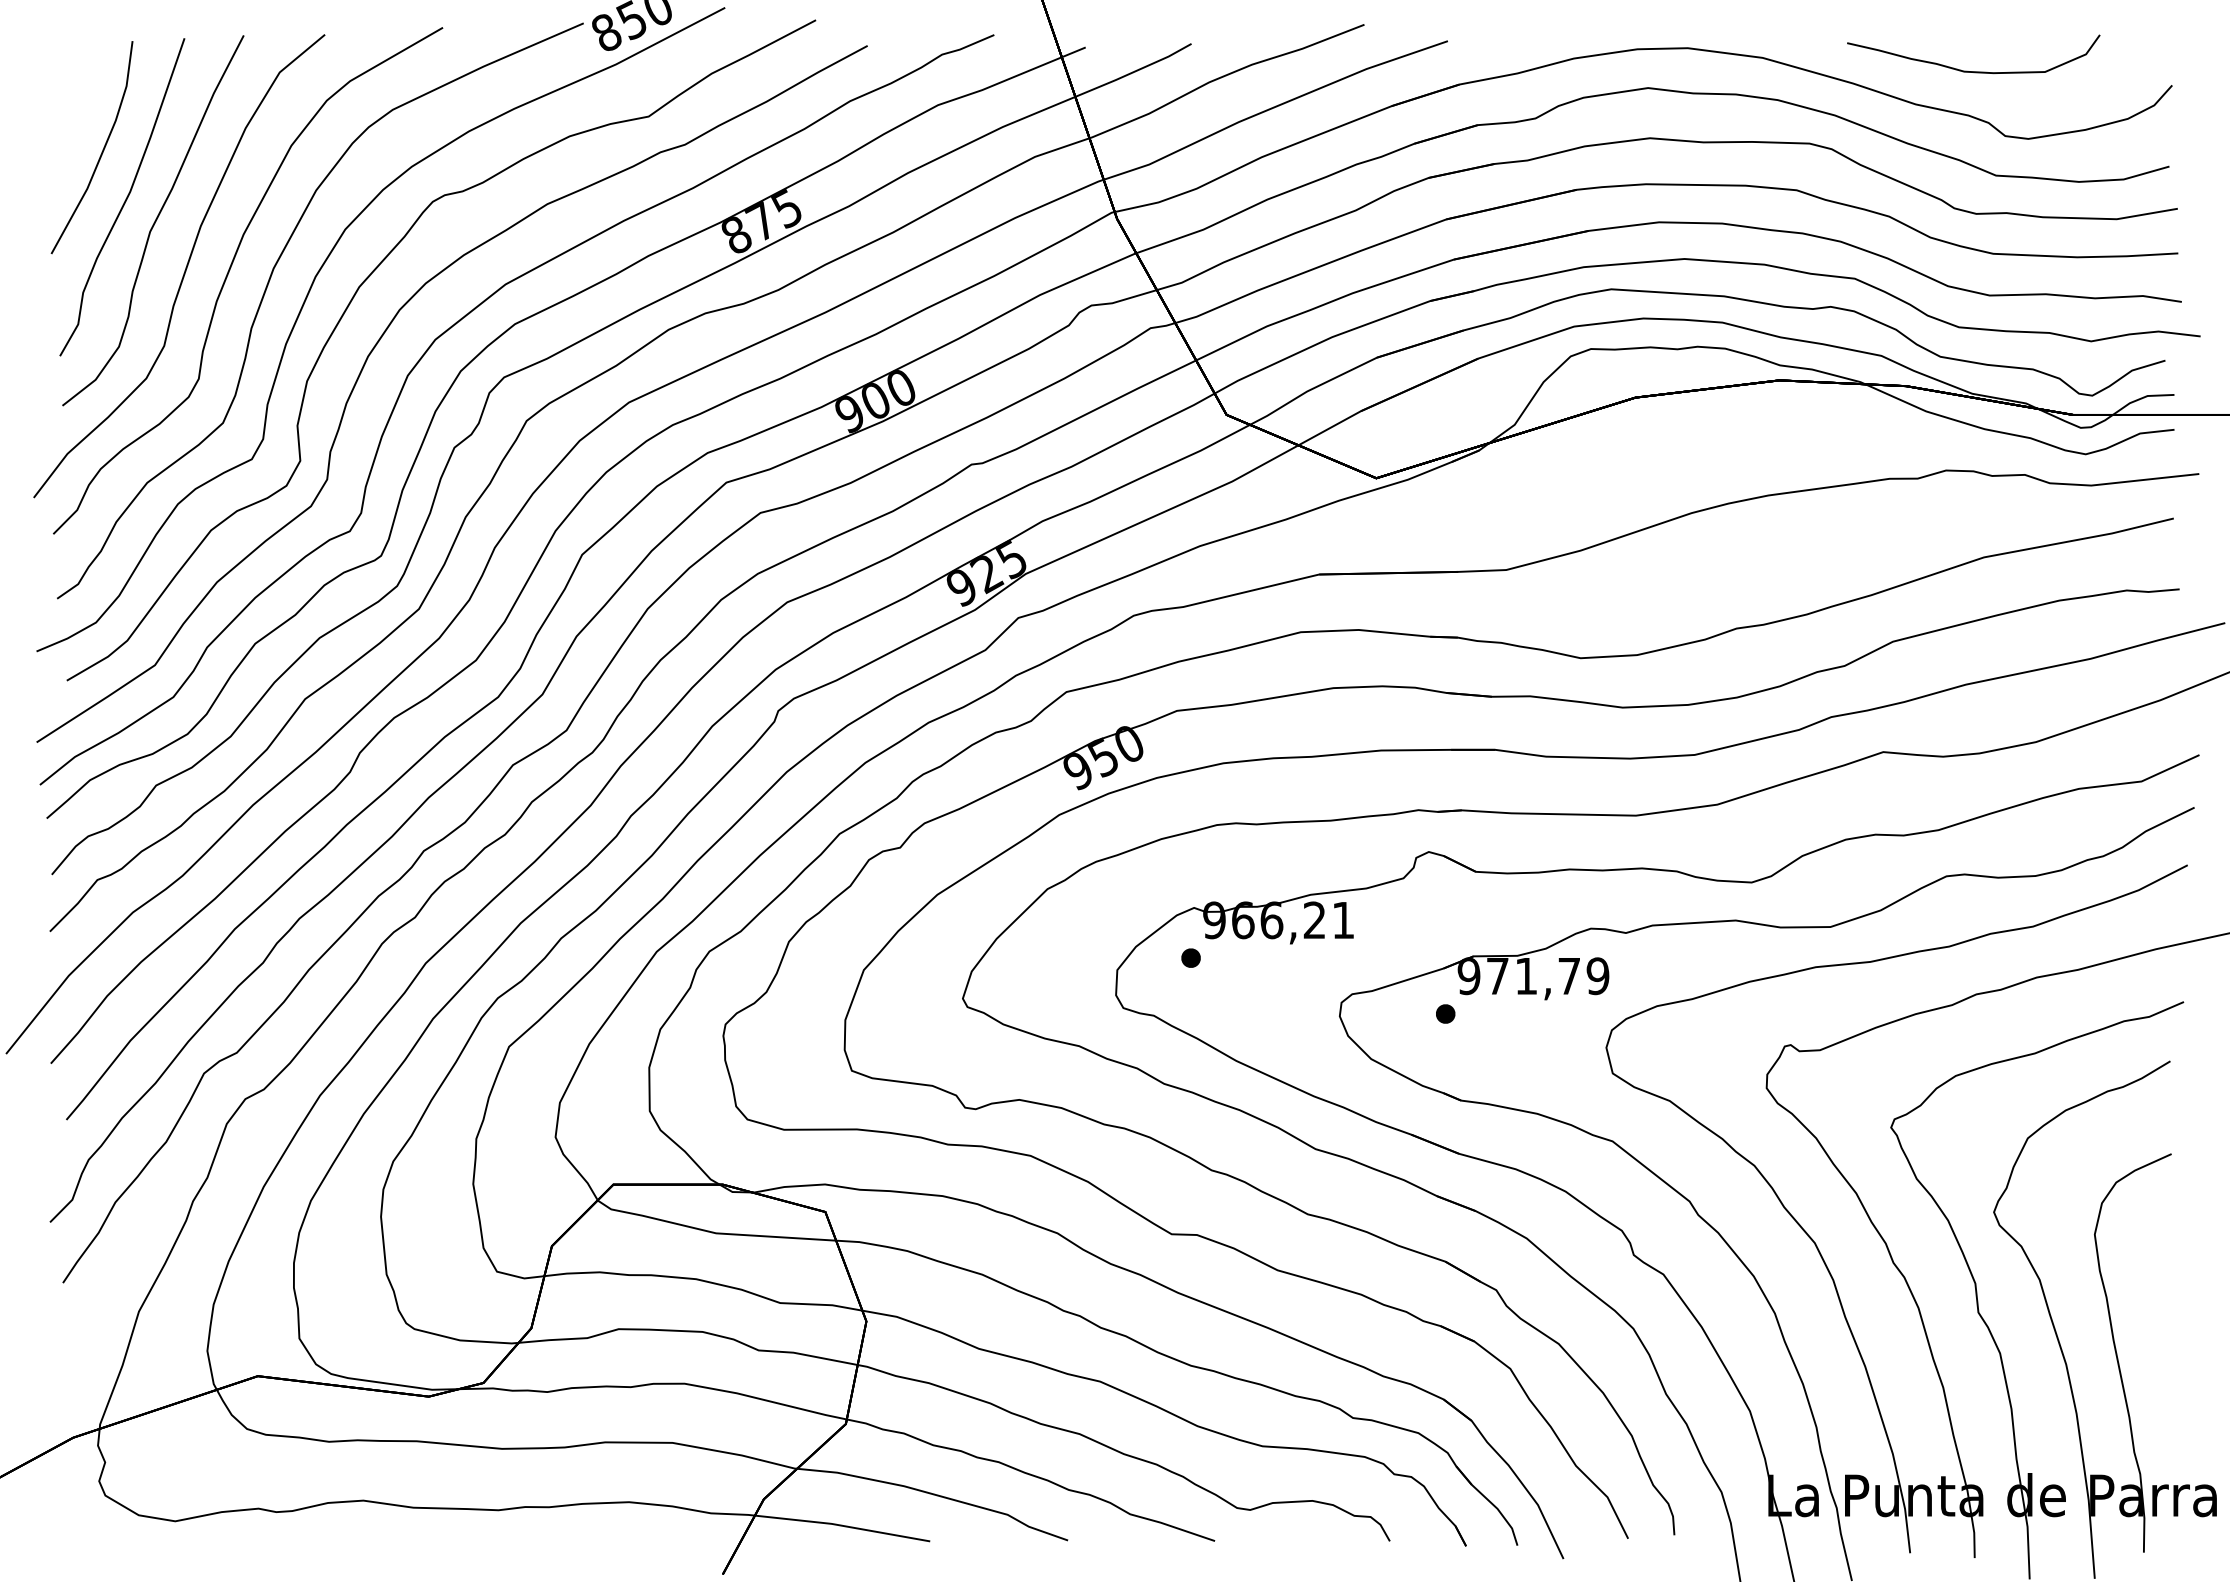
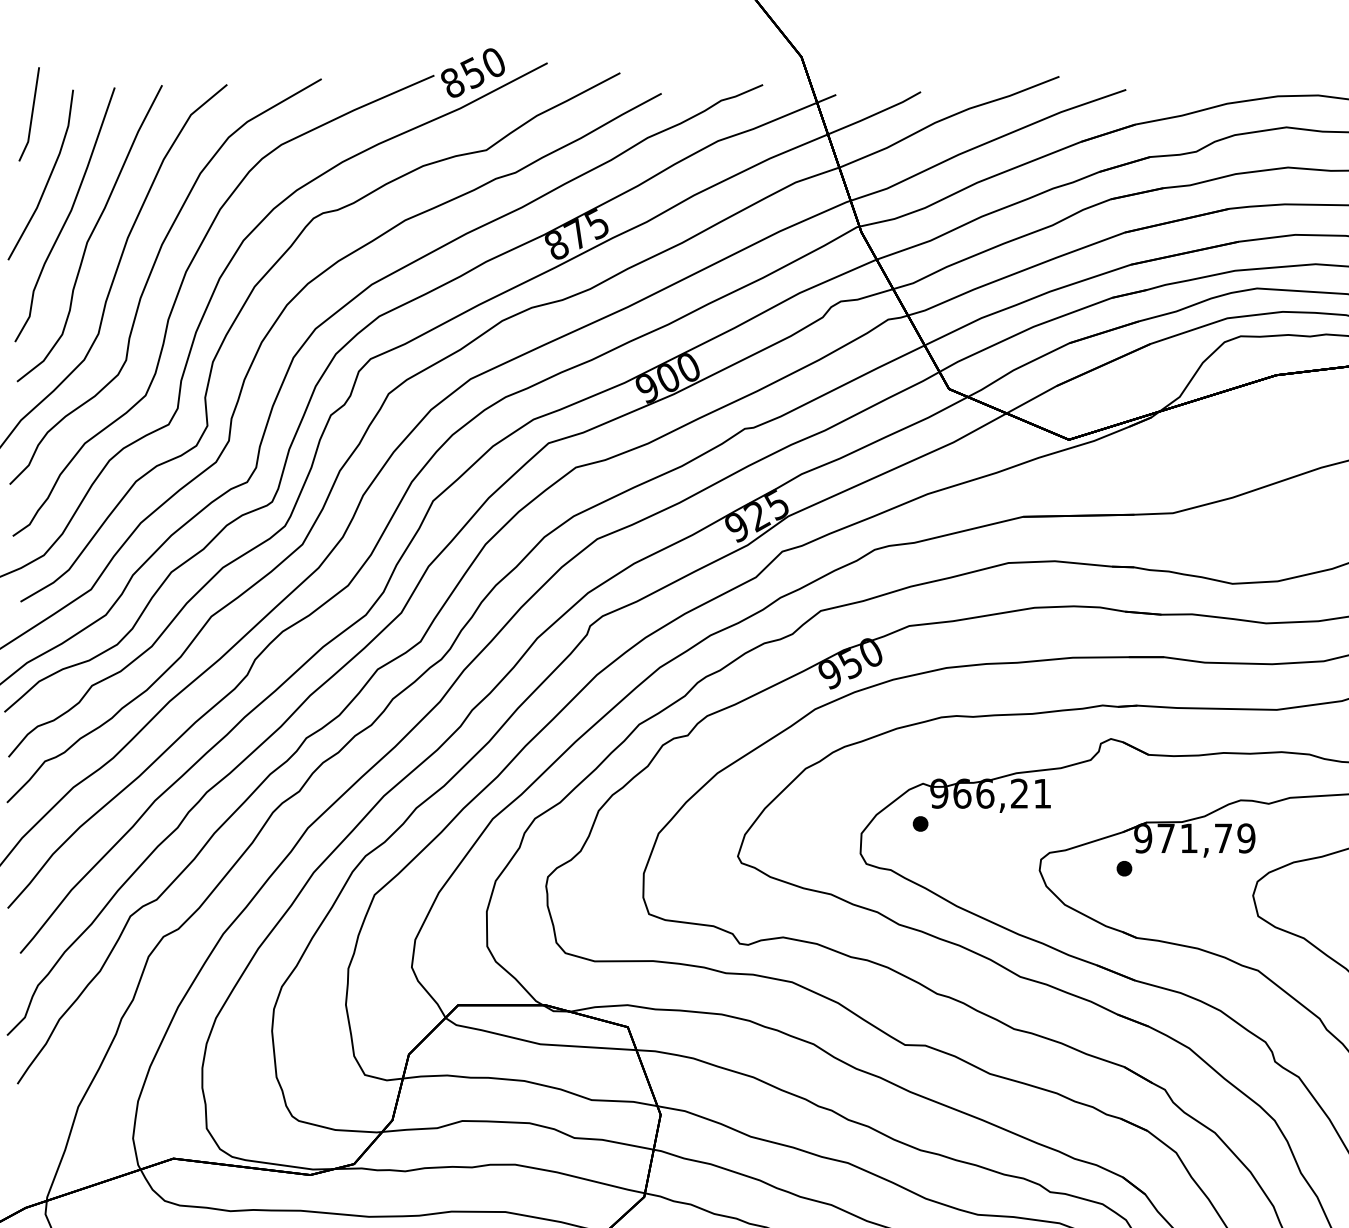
part: (77, 71) -> (29, 114), added

